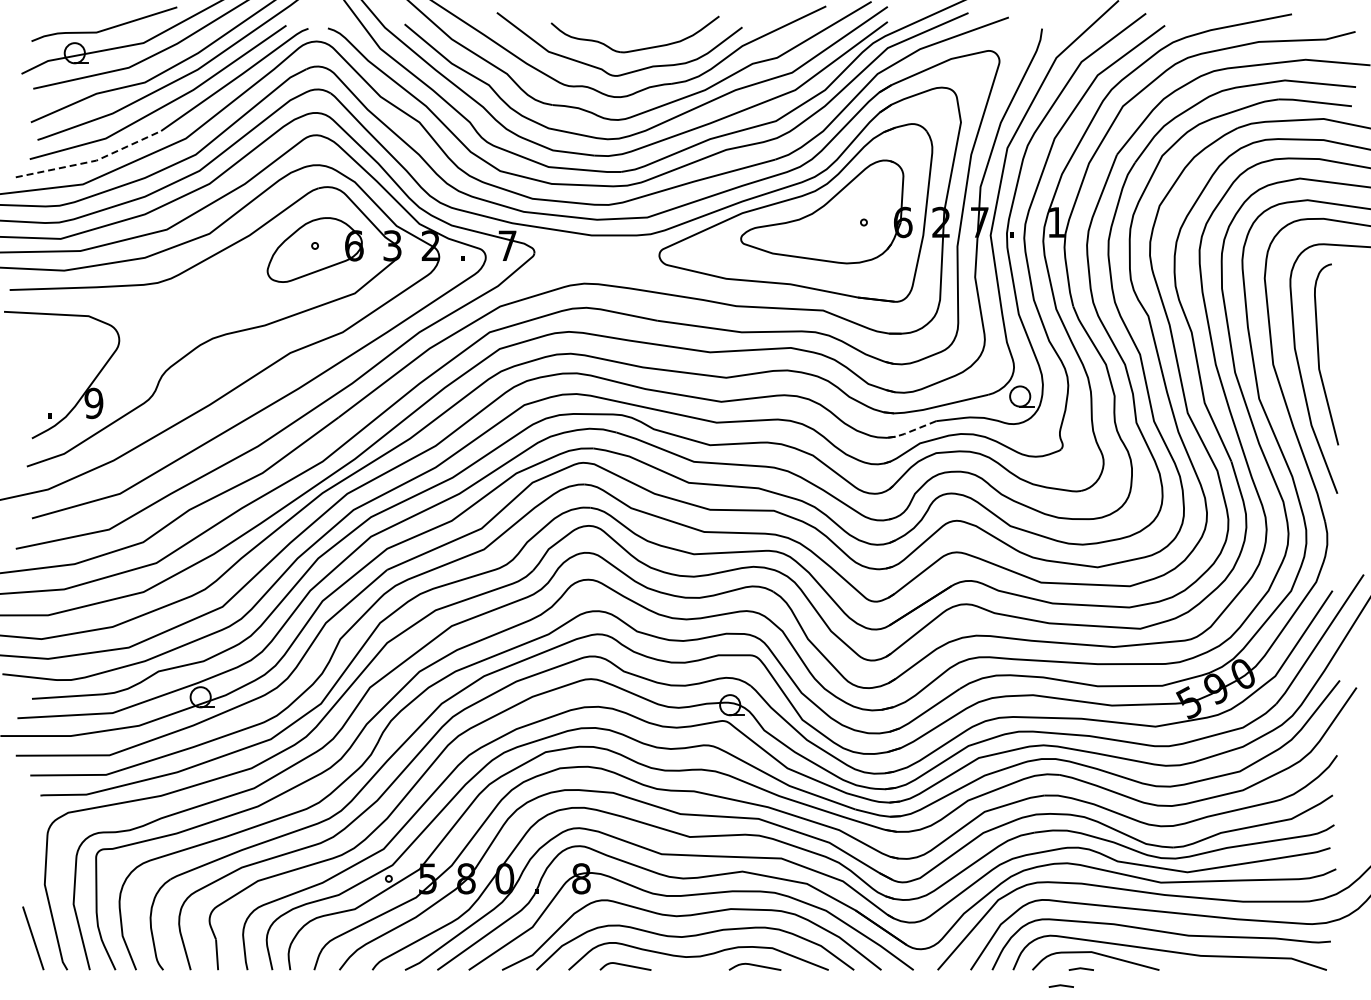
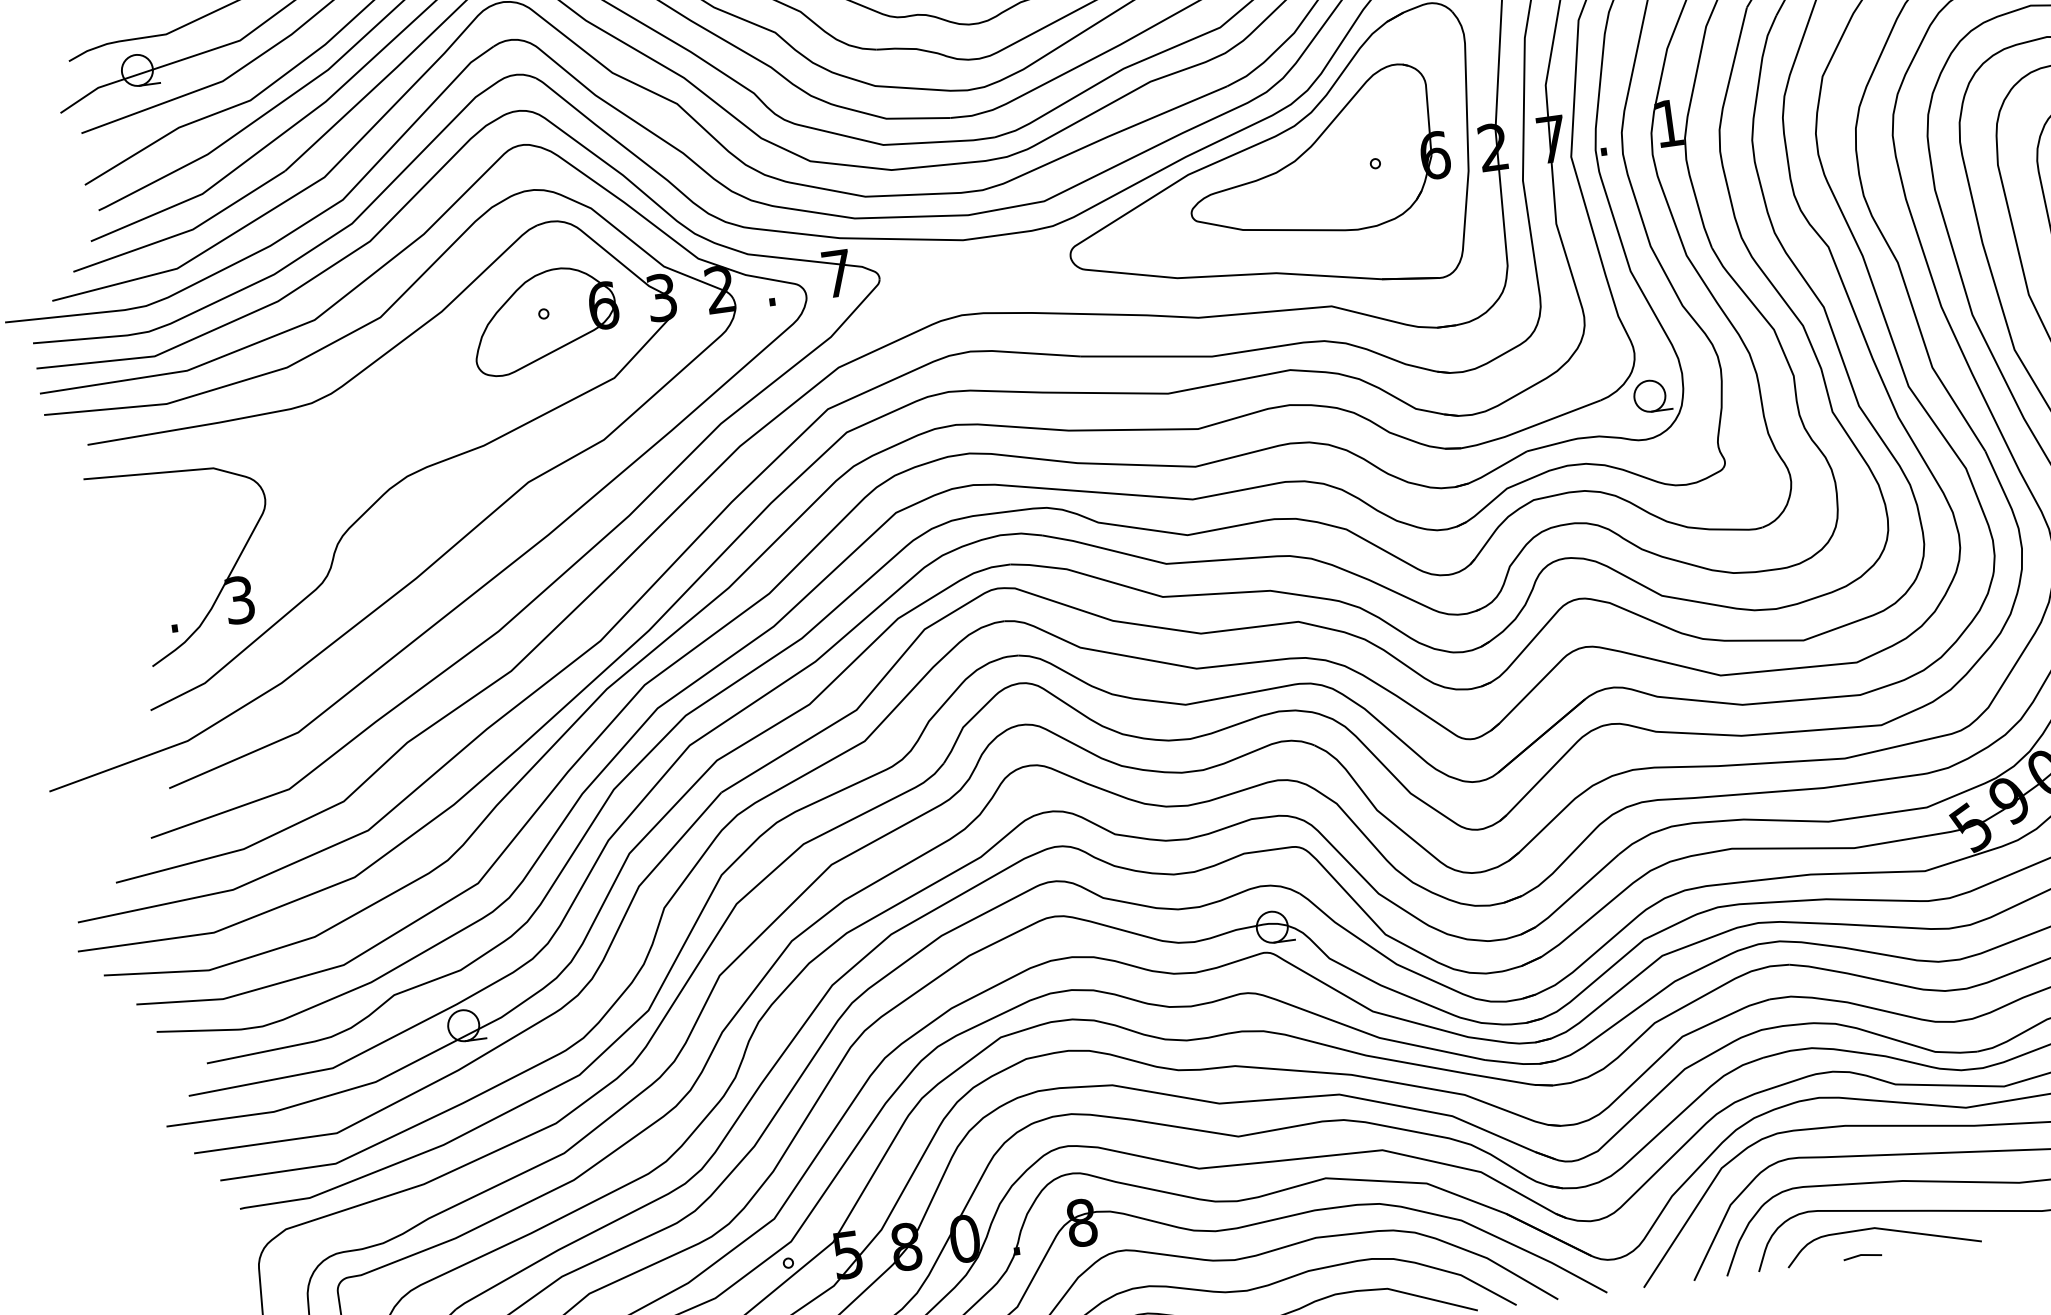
line: (91, 161) -> (185, 231), dashed -> solid
text: (93, 402) -> (238, 598), 9 -> 3
line: (910, 431) -> (1490, 472), dashed -> solid
line: (1060, 985) -> (1834, 1285), removed

